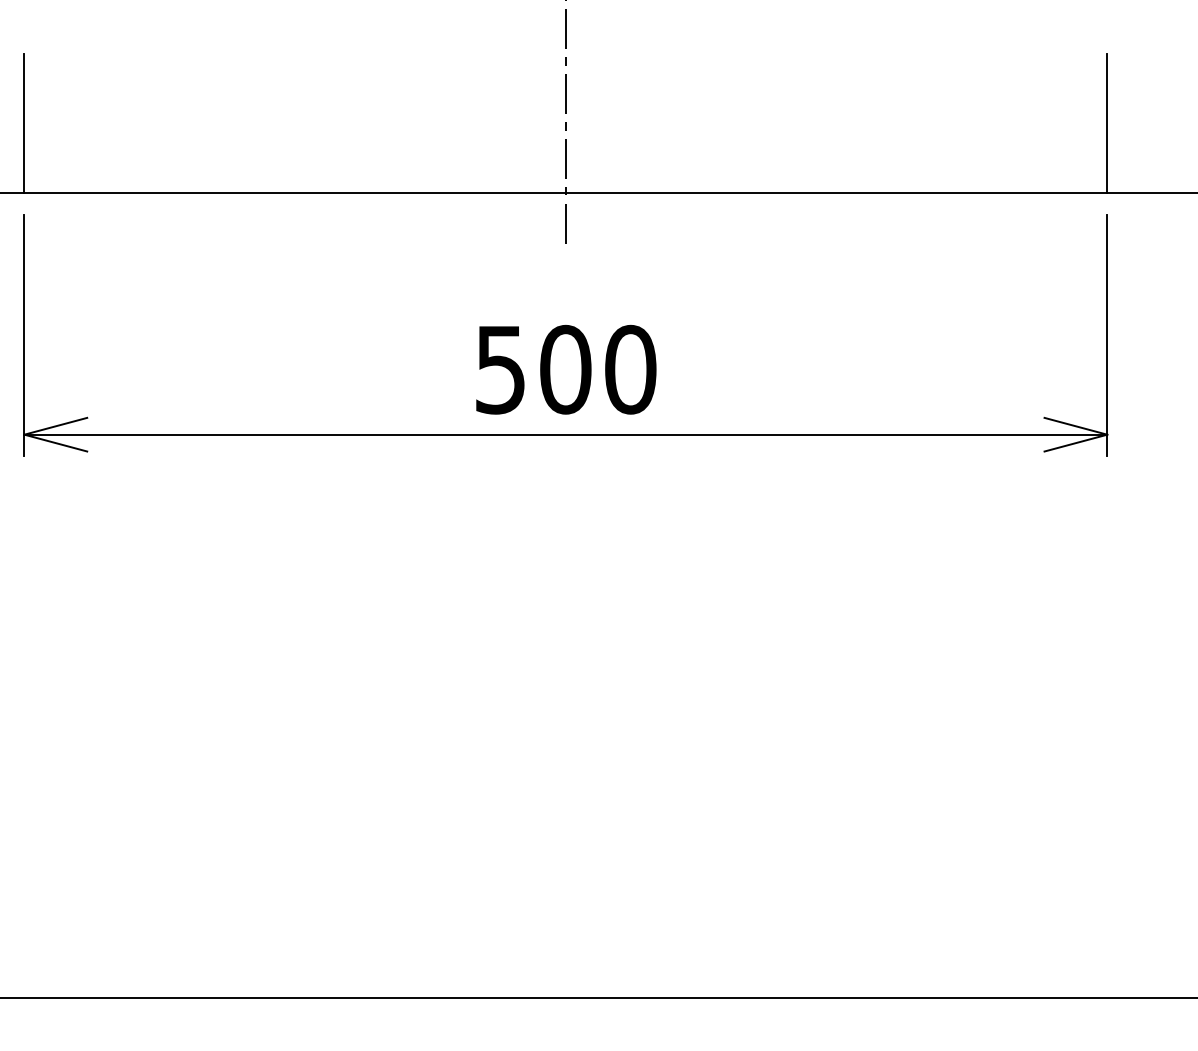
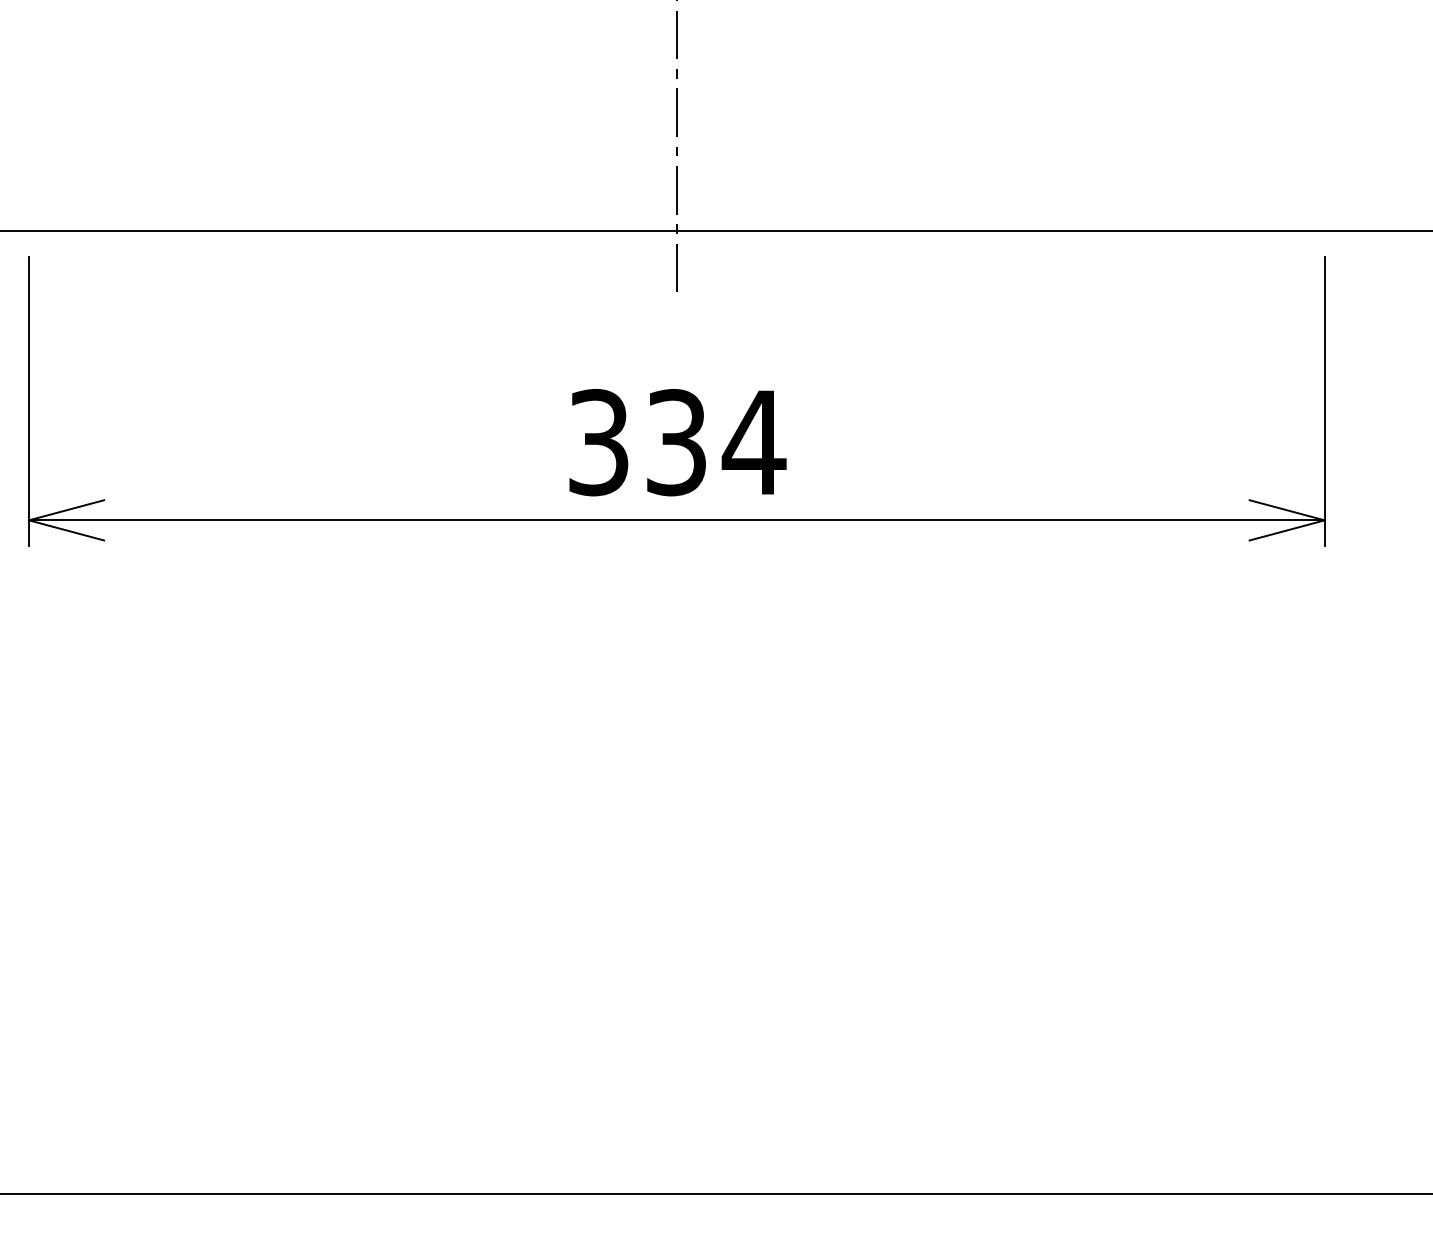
line: (24, 123) -> (29, 147), removed
line: (1107, 123) -> (1324, 147), removed
text: (566, 369) -> (677, 442), 500 -> 334

